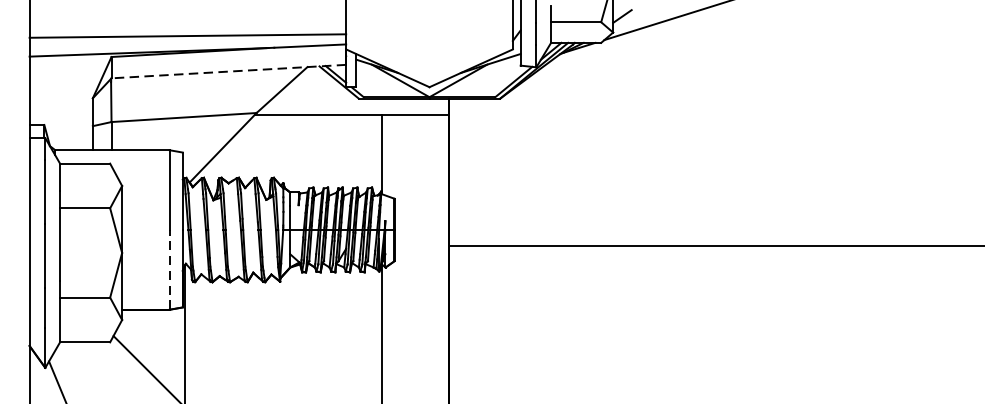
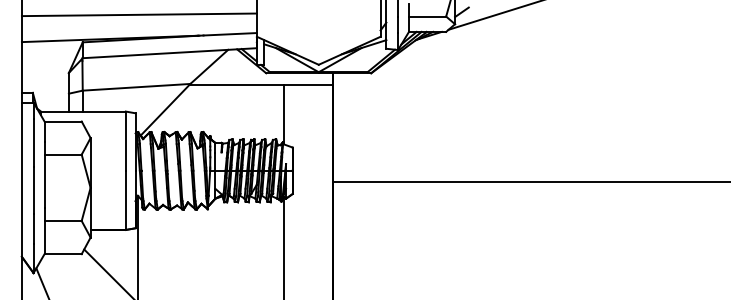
line: (186, 35) -> (138, 14), moved
line: (228, 71) -> (169, 53), dashed -> solid
line: (169, 270) -> (125, 200), dashed -> solid

